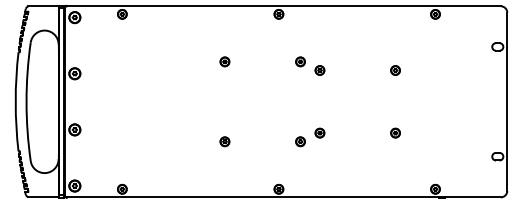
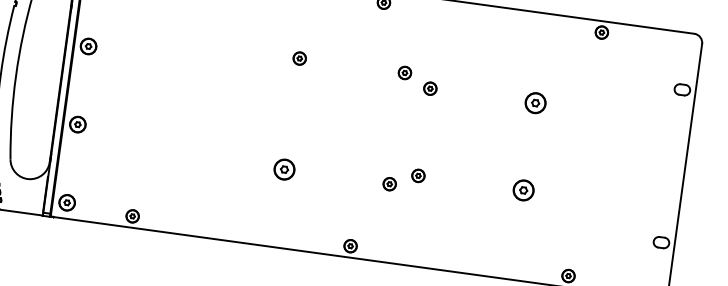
part: (395, 70) -> (535, 103), size x1.6
part: (395, 132) -> (523, 189), size x1.6
part: (224, 141) -> (283, 169), size x1.6

